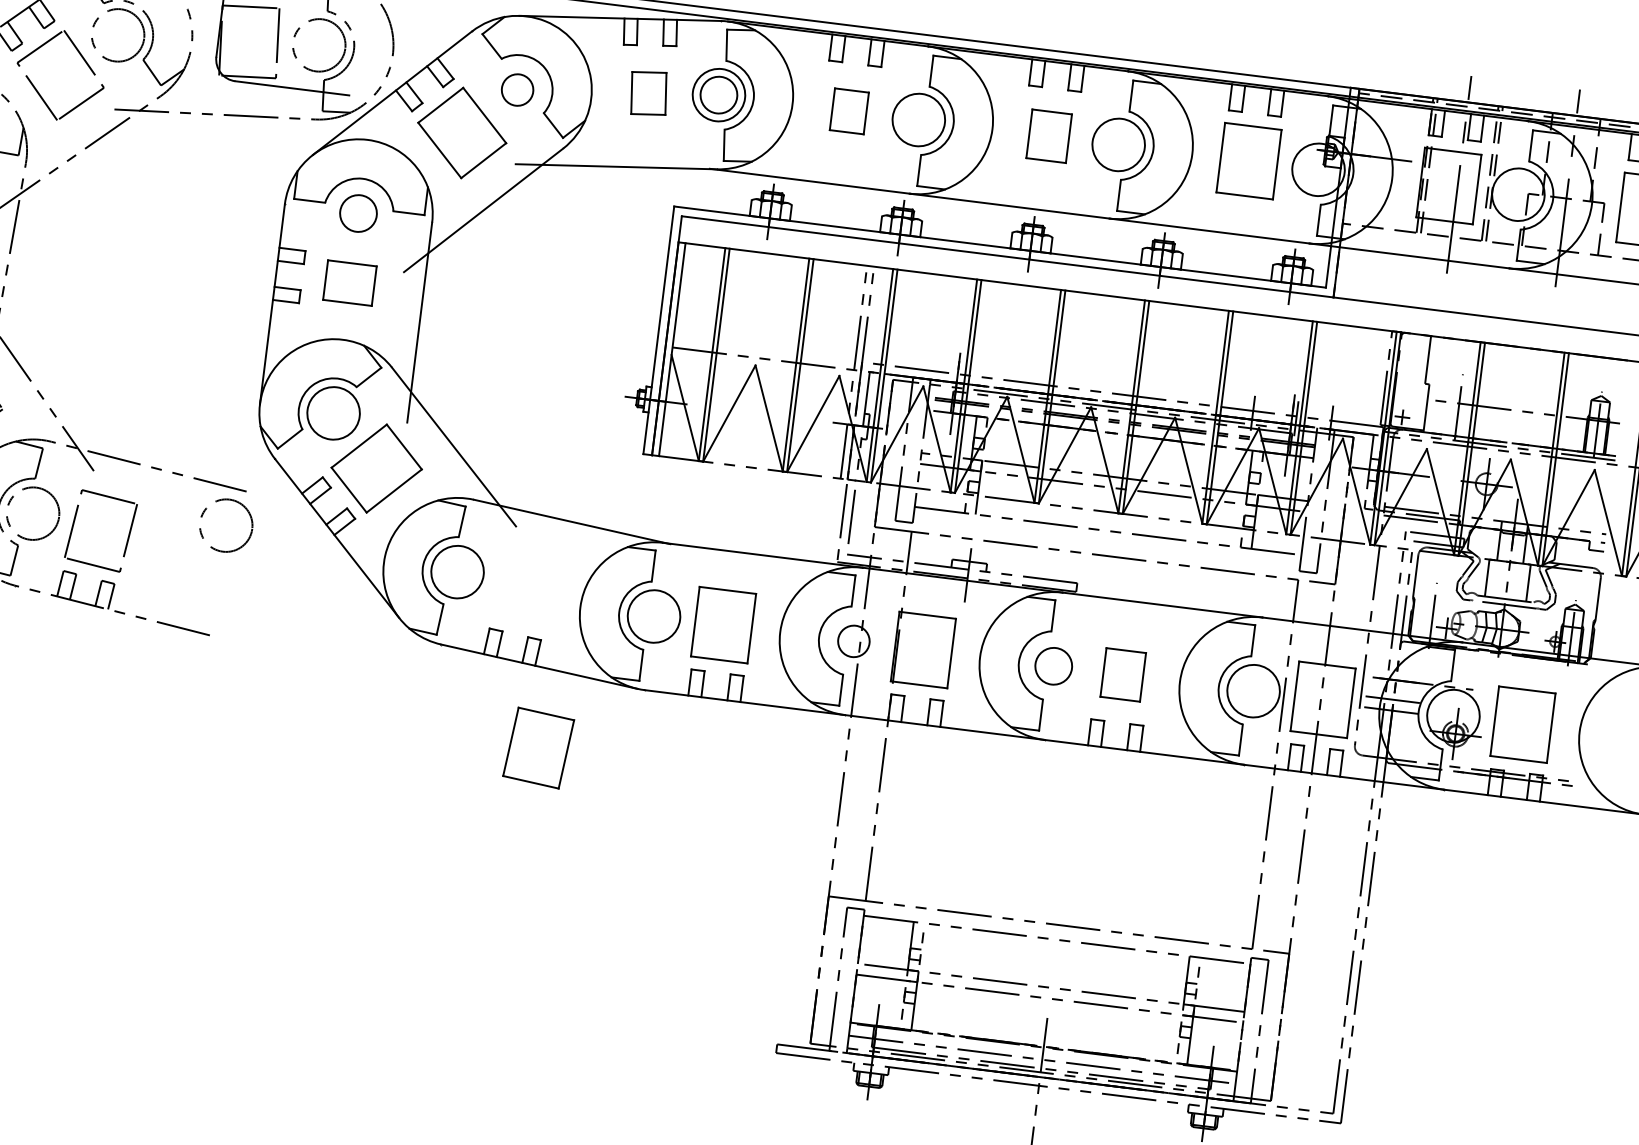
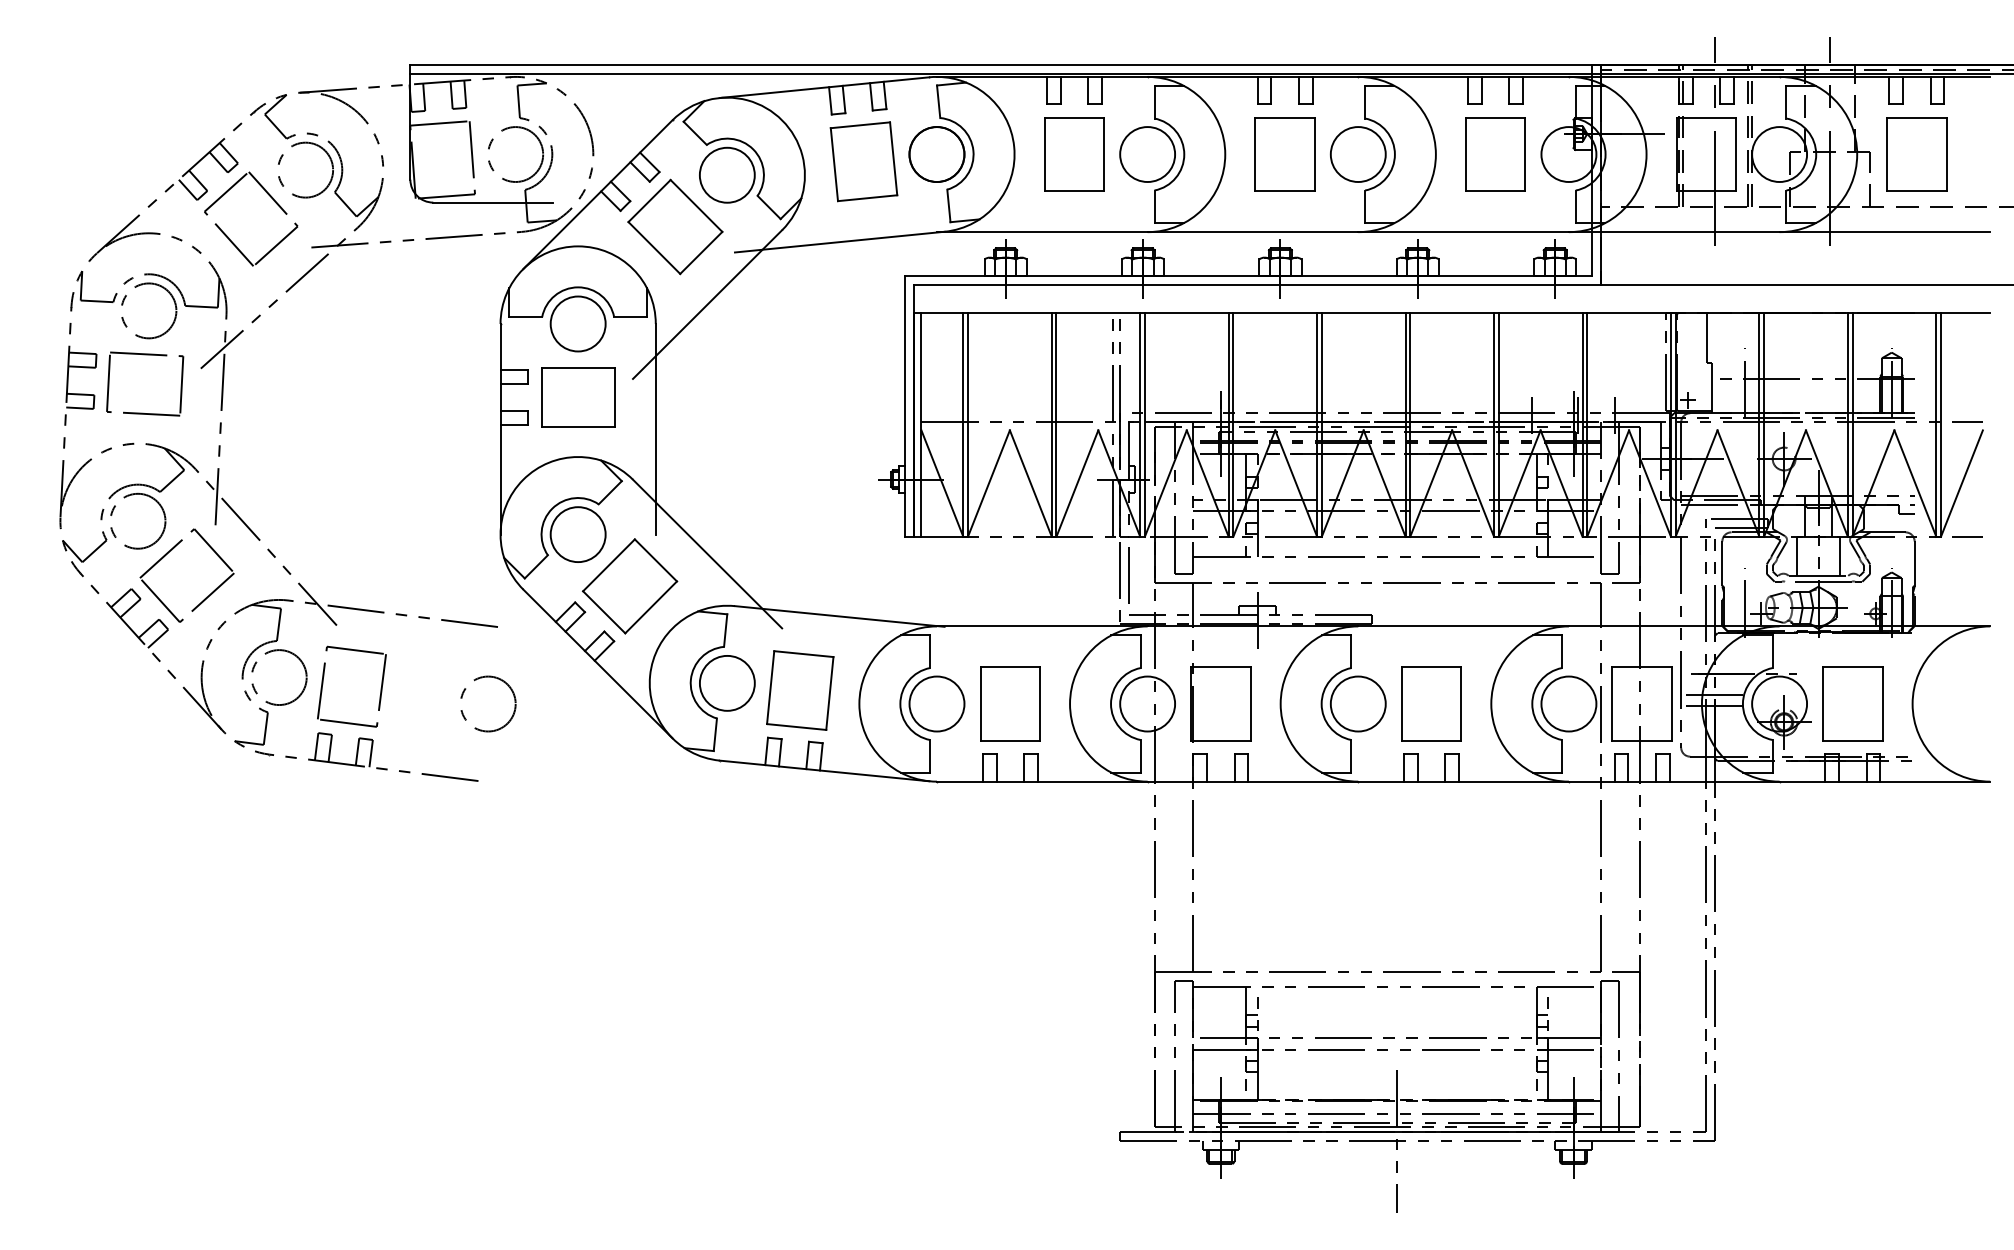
circle: (516, 89) -> (726, 174), size x1.67
part: (648, 93) -> (863, 161), size x1.67
circle: (718, 95) -> (936, 154), size x1.43
part: (849, 111) -> (1074, 154), size x1.67
part: (1048, 136) -> (1284, 154), size x1.43
circle: (357, 212) -> (577, 323), size x1.43
part: (350, 283) -> (578, 397), size x1.43
circle: (226, 525) -> (488, 703), moved
circle: (853, 640) -> (1147, 703), size x1.67
circle: (1053, 665) -> (1357, 703), size x1.43
part: (1123, 674) -> (1431, 703), size x1.43
part: (538, 748) -> (800, 690), moved

